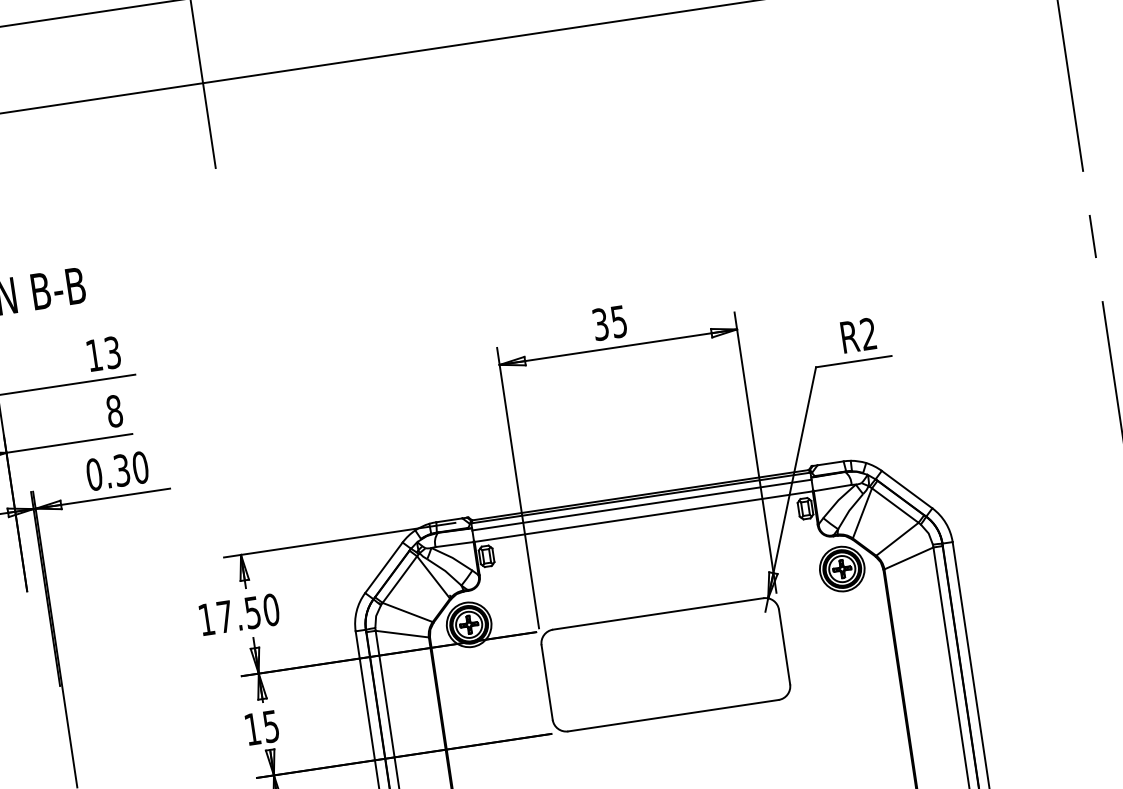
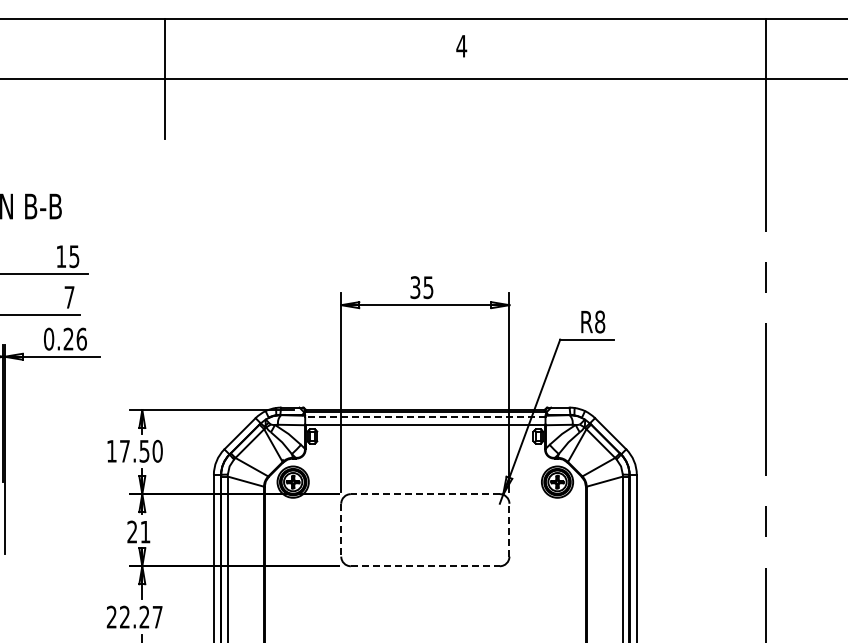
text: (869, 333) -> (600, 321), R2 -> R8
text: (112, 352) -> (74, 256), 13 -> 15
text: (114, 411) -> (69, 297), 8 -> 7
text: (130, 468) -> (74, 338), 0.30 -> 0.26
line: (640, 505) -> (424, 417), solid -> dashed
line: (657, 614) -> (424, 494), solid -> dashed
line: (784, 646) -> (509, 529), solid -> dashed
line: (547, 682) -> (341, 530), solid -> dashed
line: (673, 716) -> (425, 566), solid -> dashed
text: (261, 727) -> (138, 531), 15 -> 21

